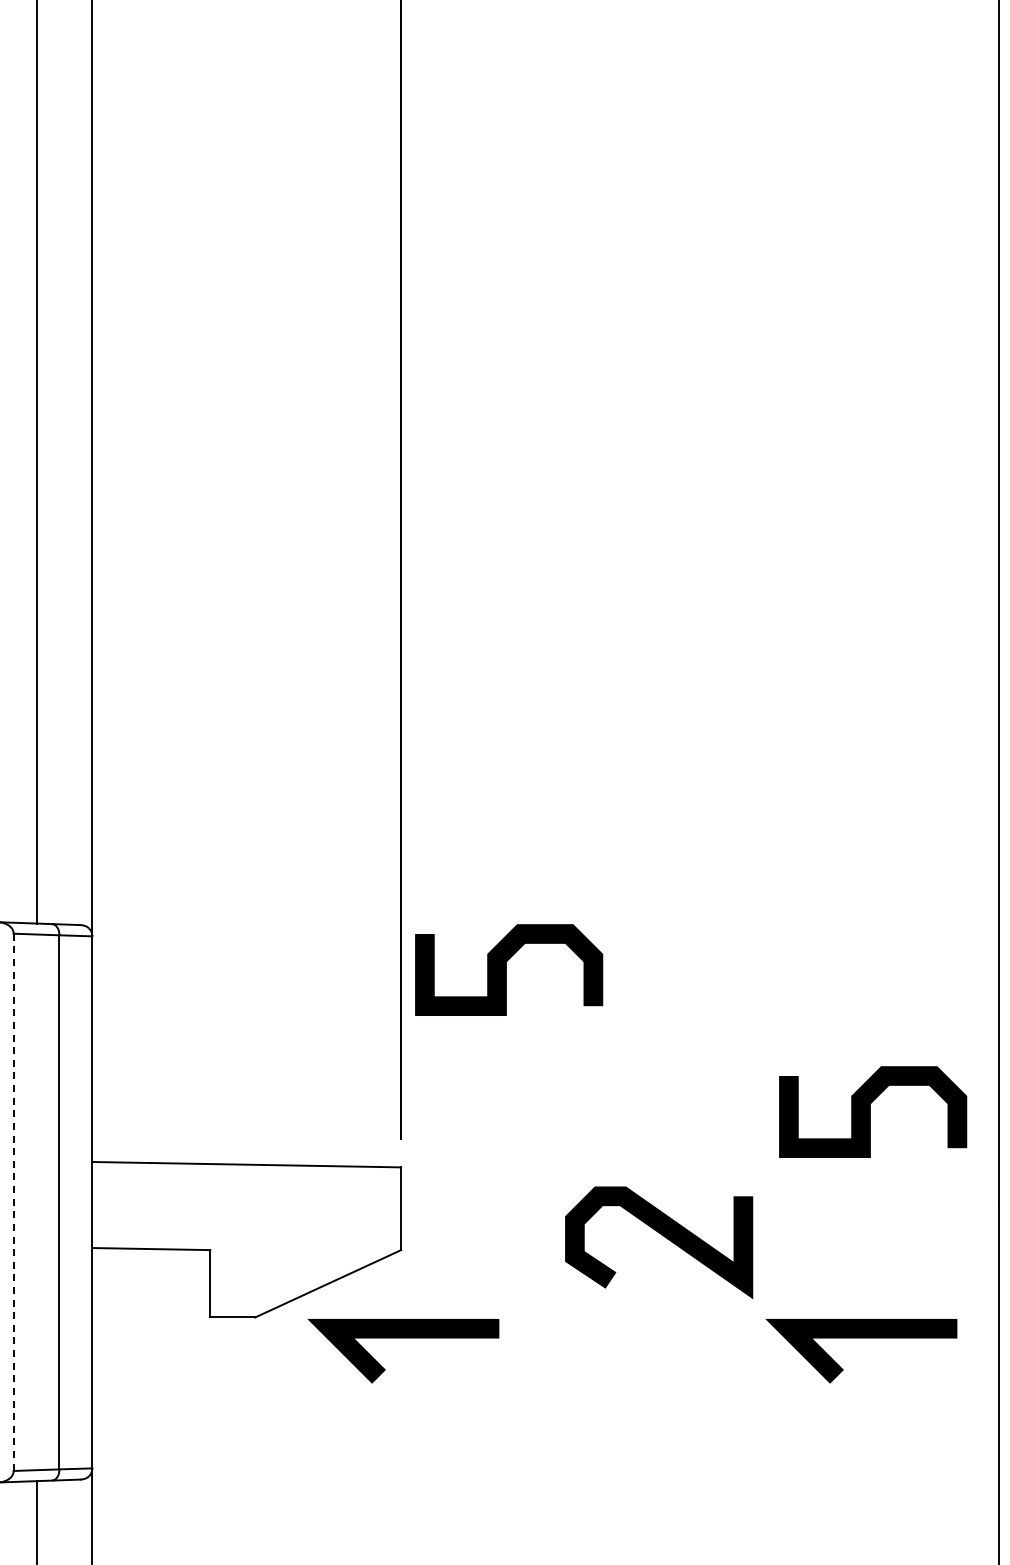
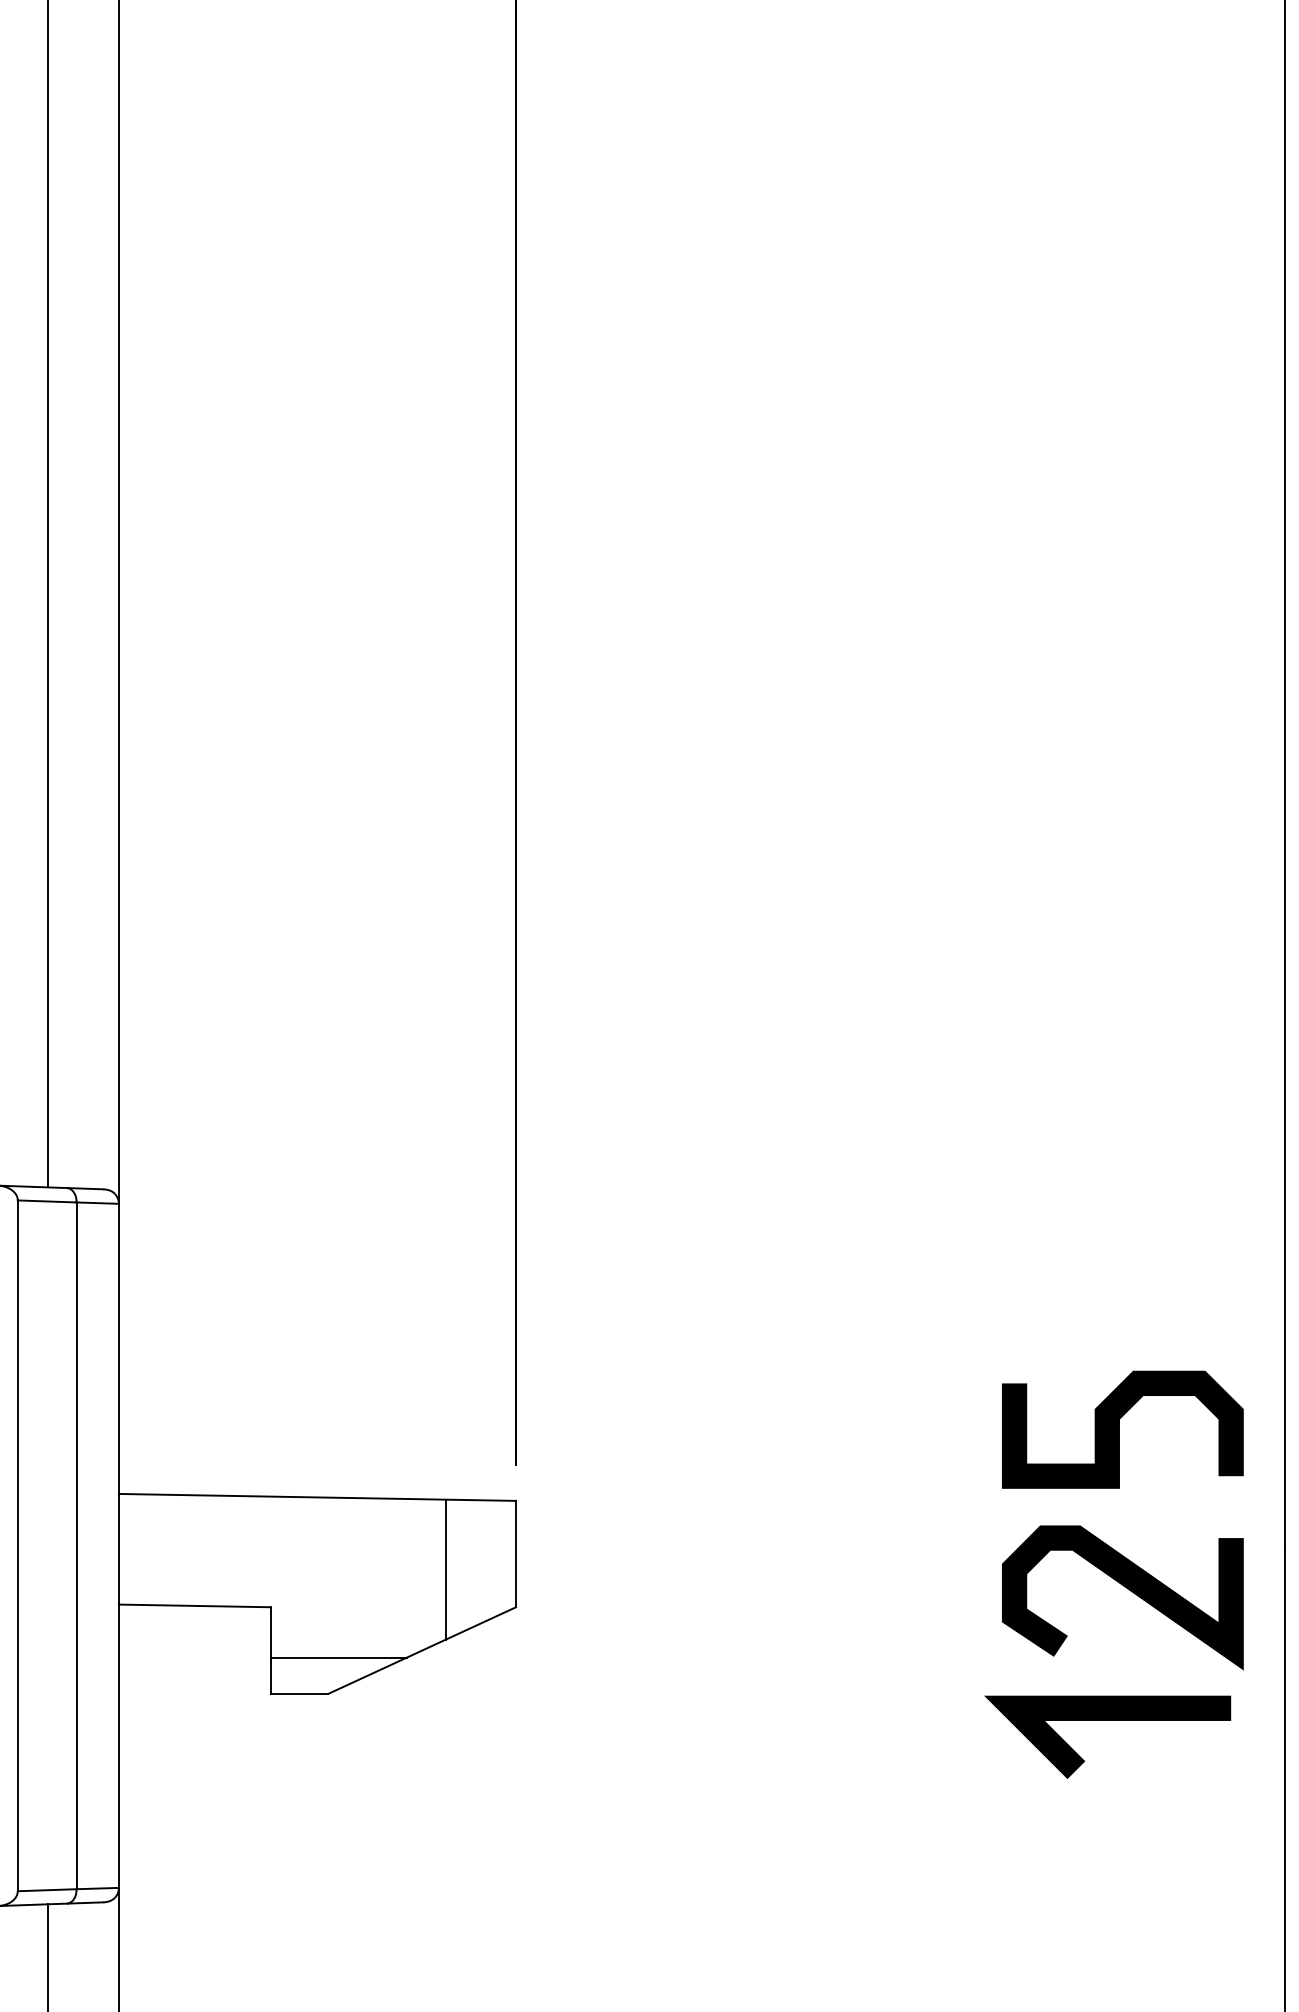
curve: (506, 969) -> (651, 1246), removed
line: (13, 1202) -> (17, 1546), dashed -> solid
line: (346, 1220) -> (445, 1569), added
curve: (664, 1237) -> (1129, 1591), moved
line: (263, 1289) -> (338, 1657), added
line: (403, 1338) -> (518, 1720), removed

